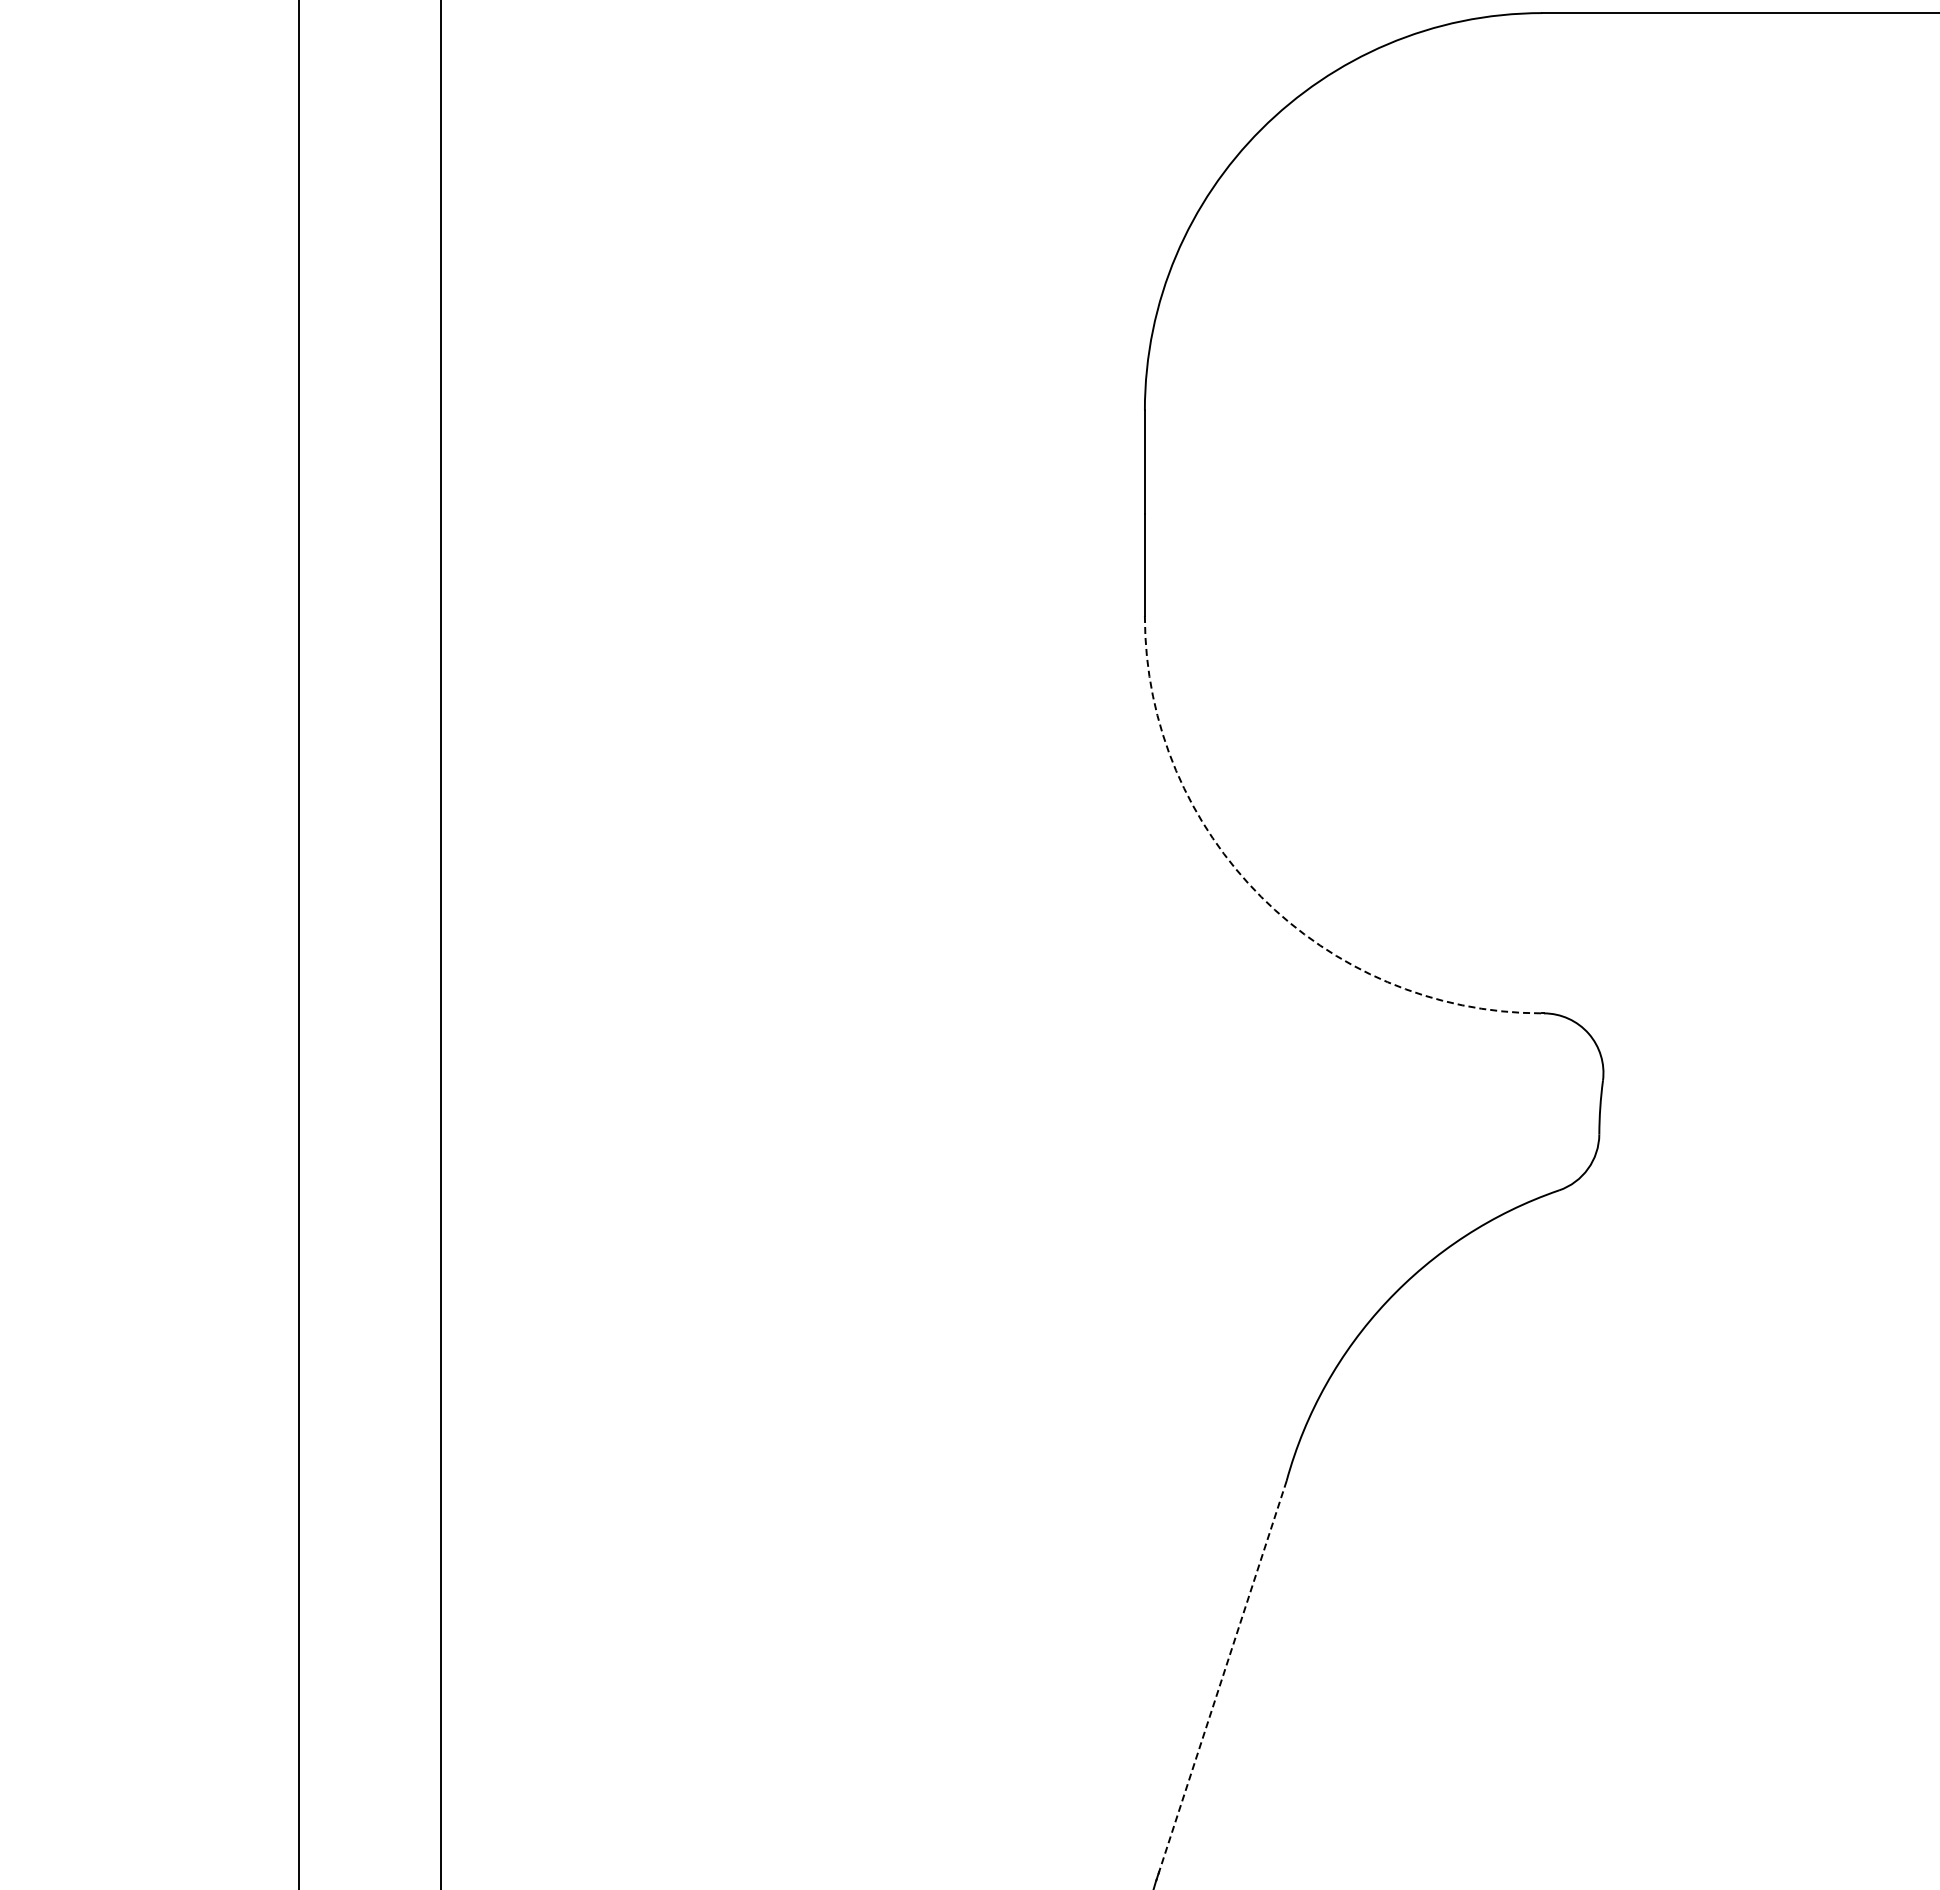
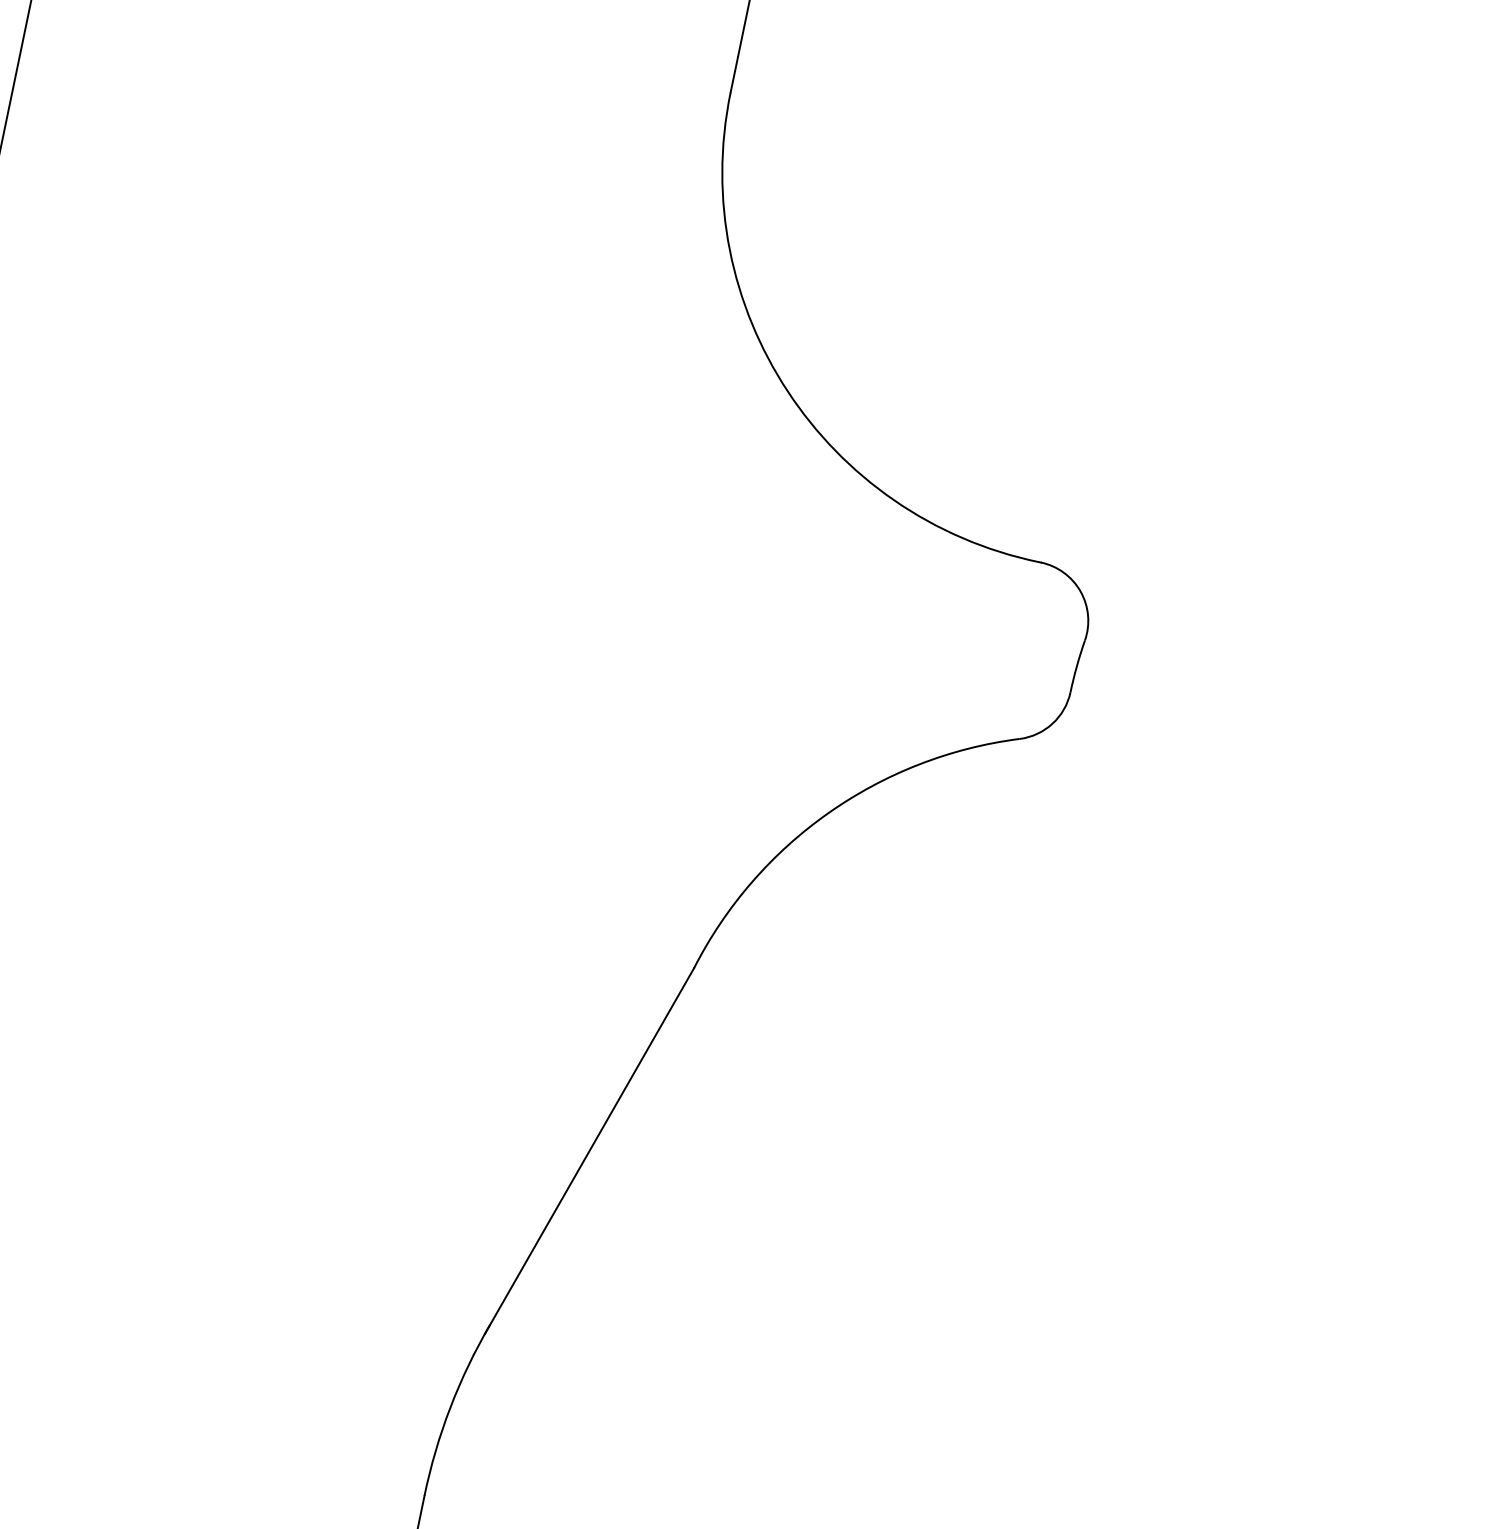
arc: (1261, 896) -> (787, 390), dashed -> solid
line: (1221, 1681) -> (589, 1151), dashed -> solid

